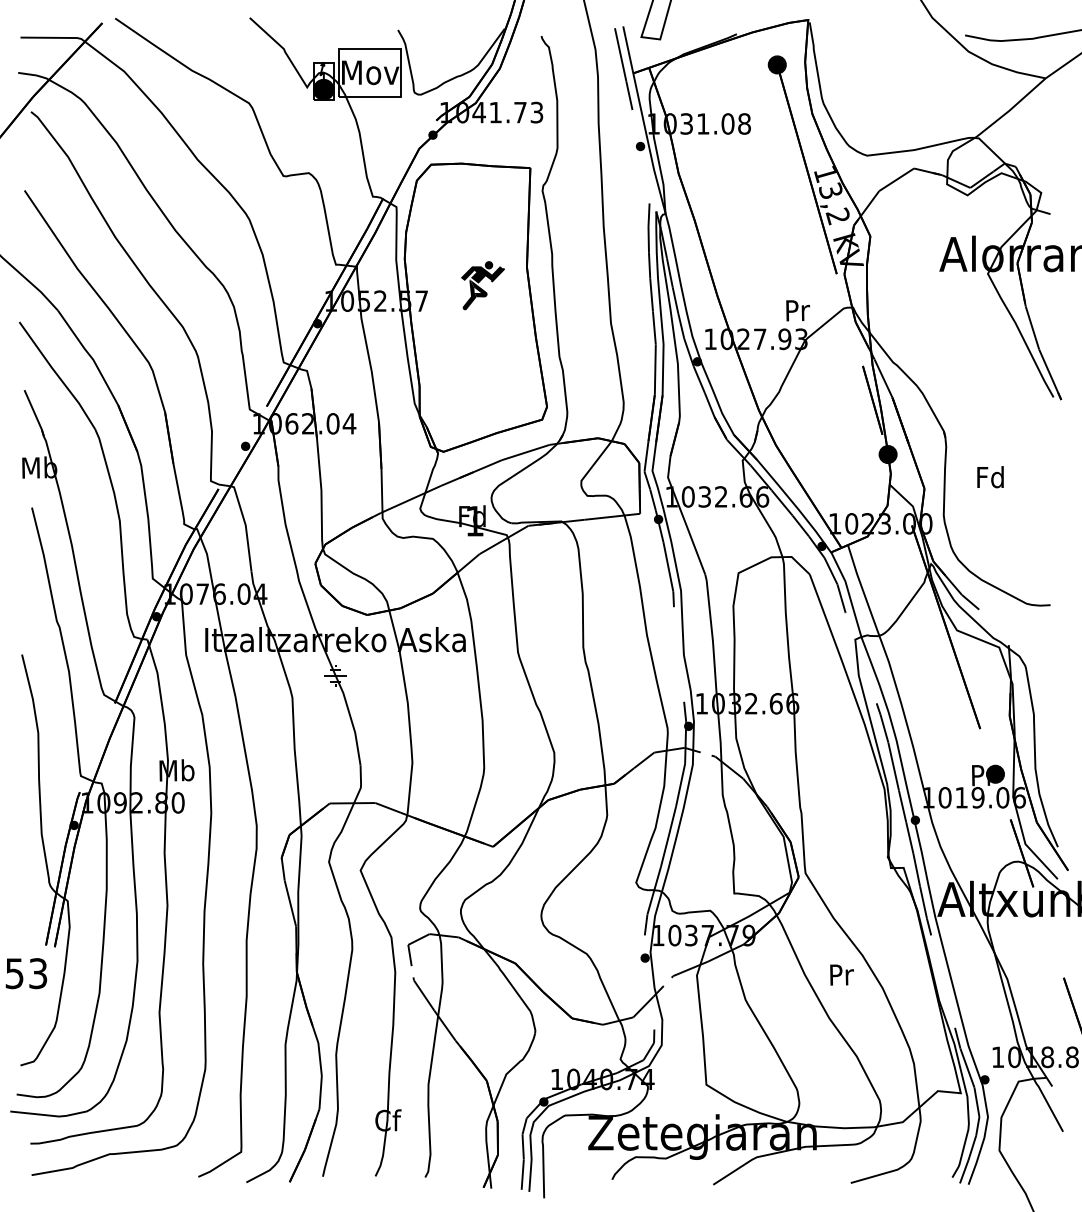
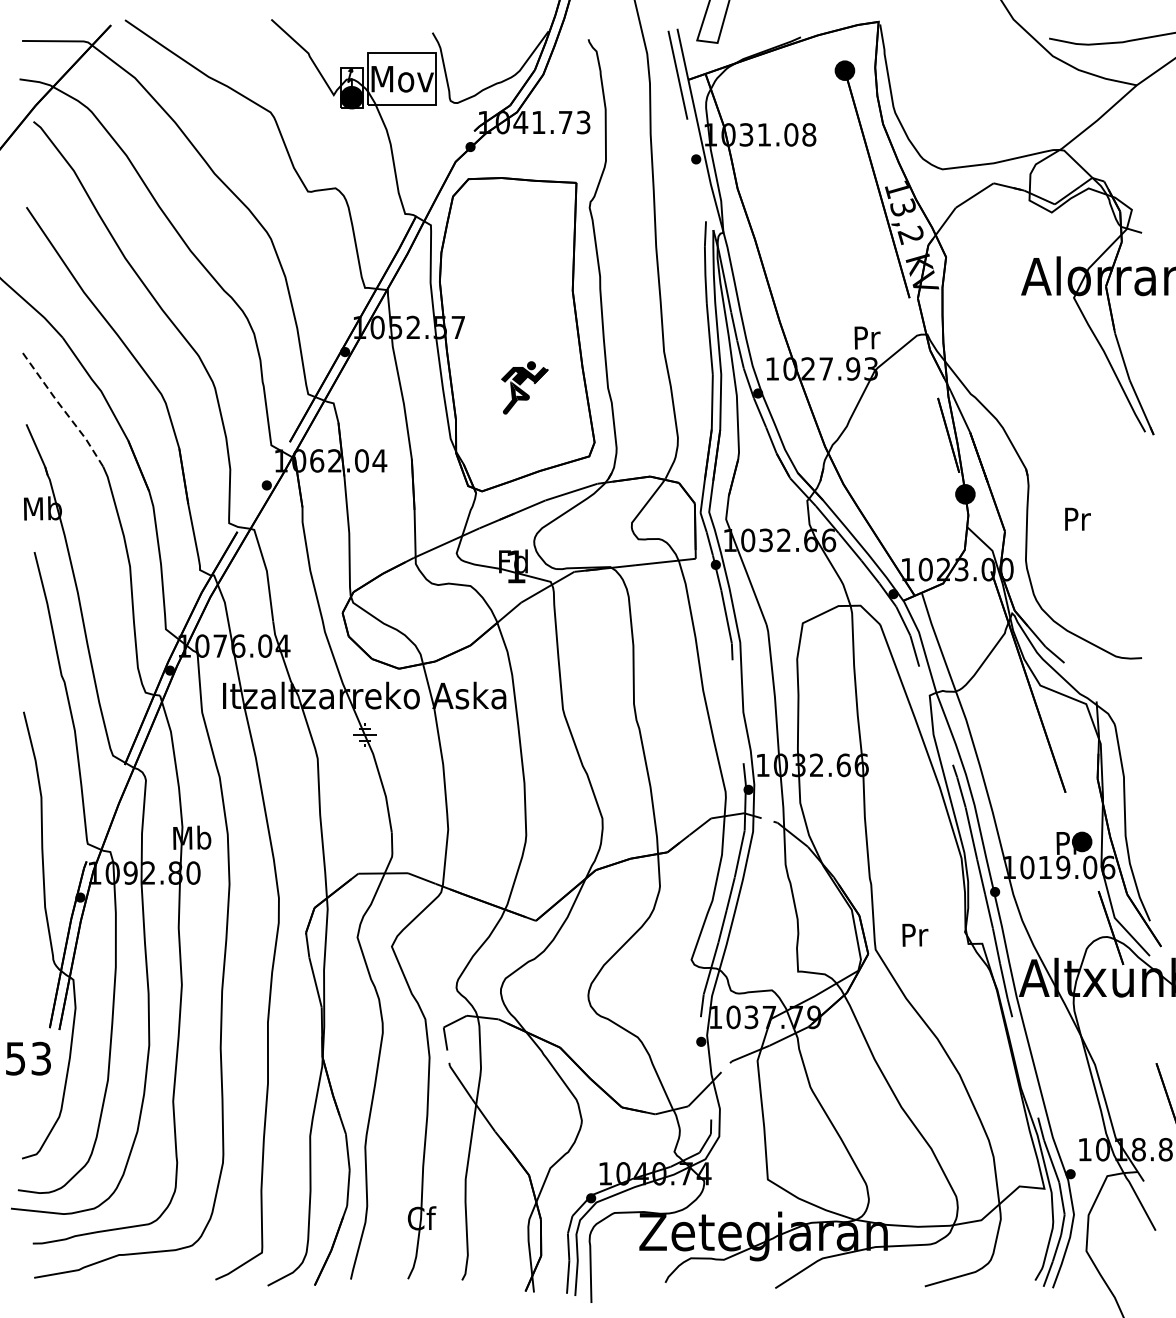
part: (482, 285) -> (524, 387), moved
line: (57, 375) -> (62, 408), solid -> dashed
text: (990, 477) -> (1076, 519), Fd -> Pr
text: (841, 974) -> (914, 934), moved

